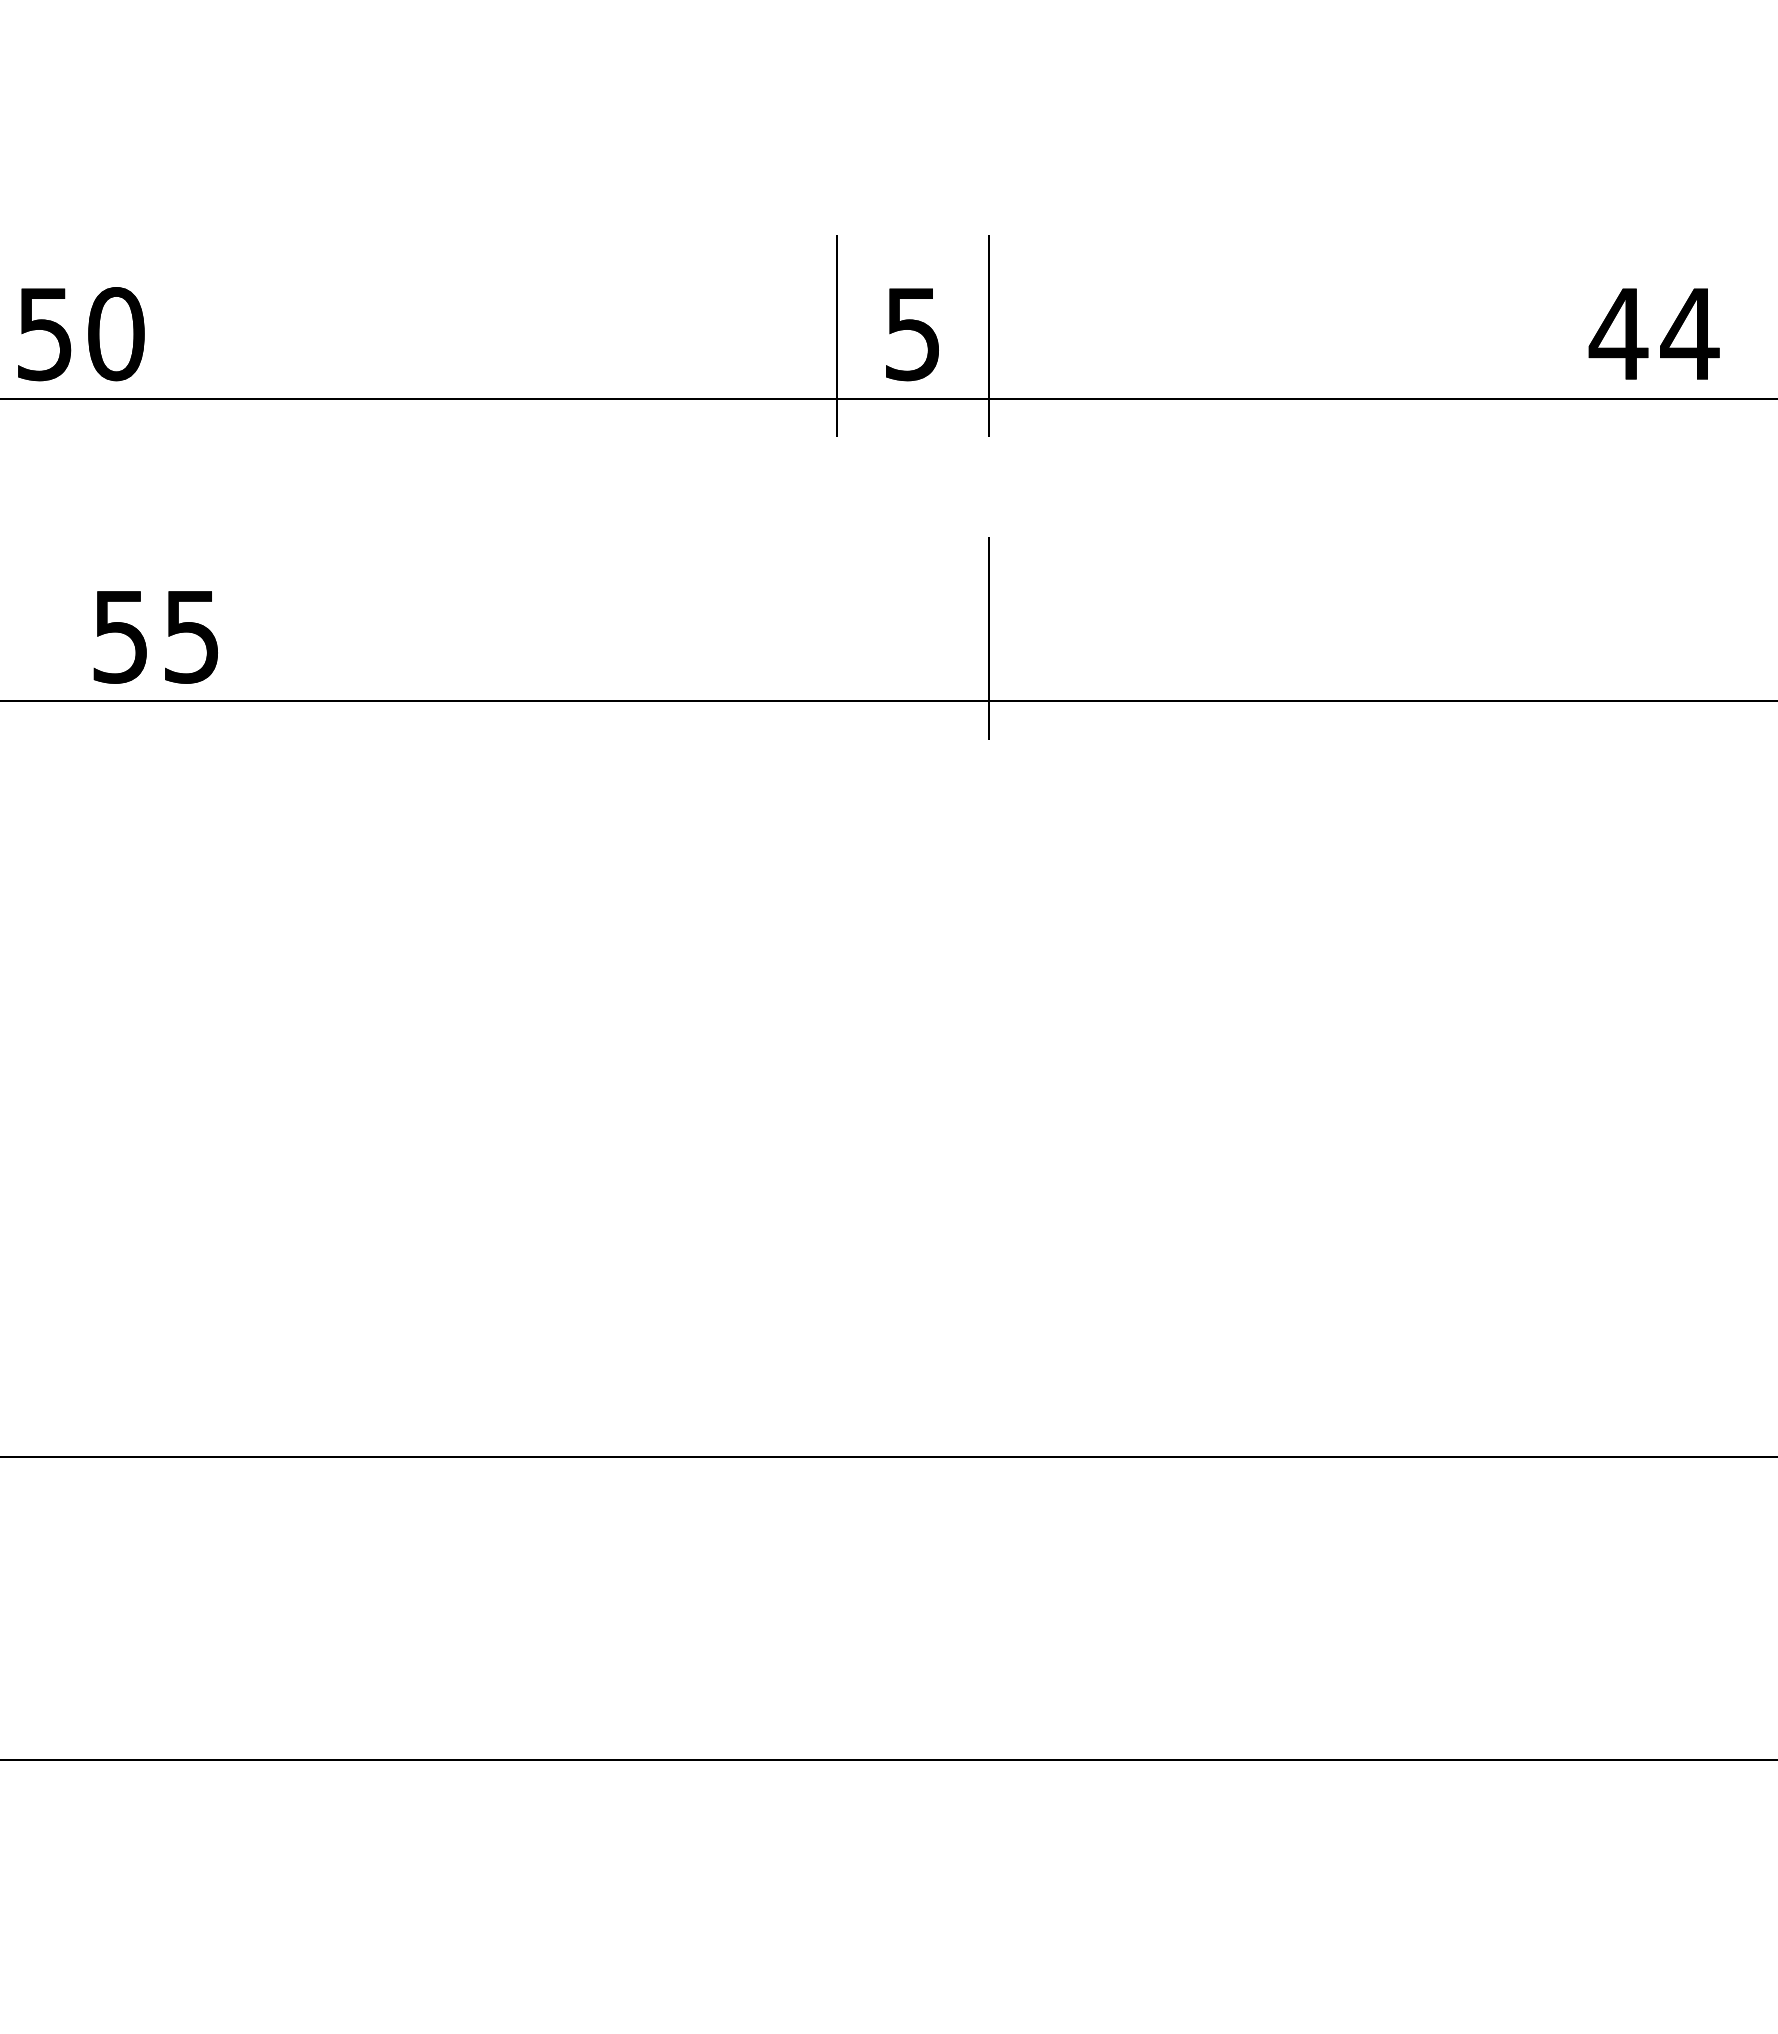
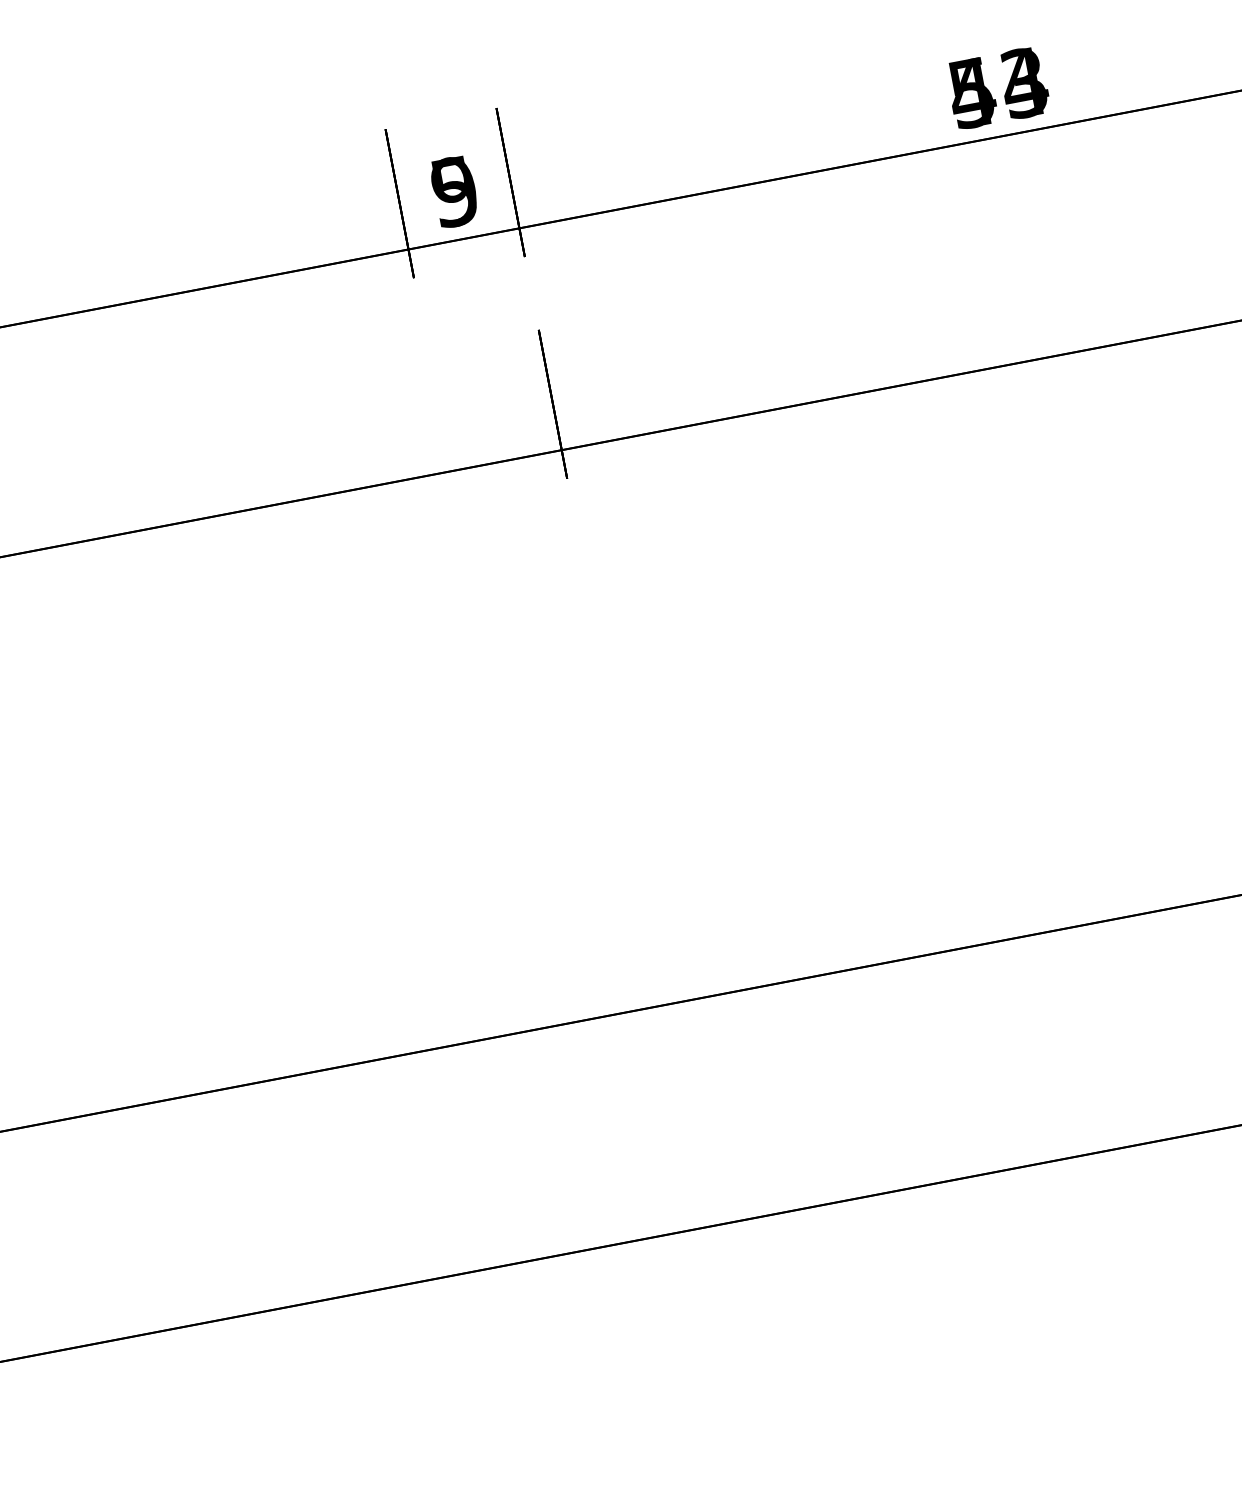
text: (912, 333) -> (454, 191), 5 -> 9
text: (1653, 334) -> (997, 88), 44 -> 53

